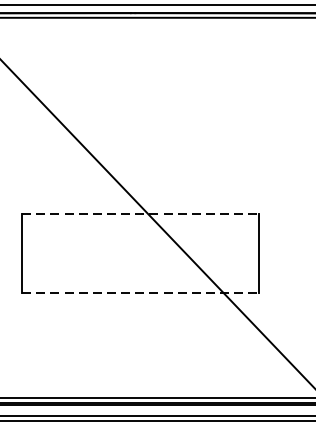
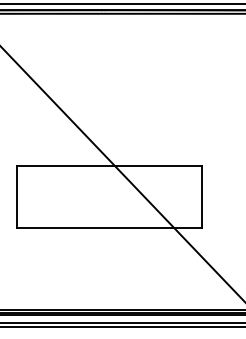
line: (141, 214) -> (110, 166), dashed -> solid
line: (141, 292) -> (110, 227), dashed -> solid

